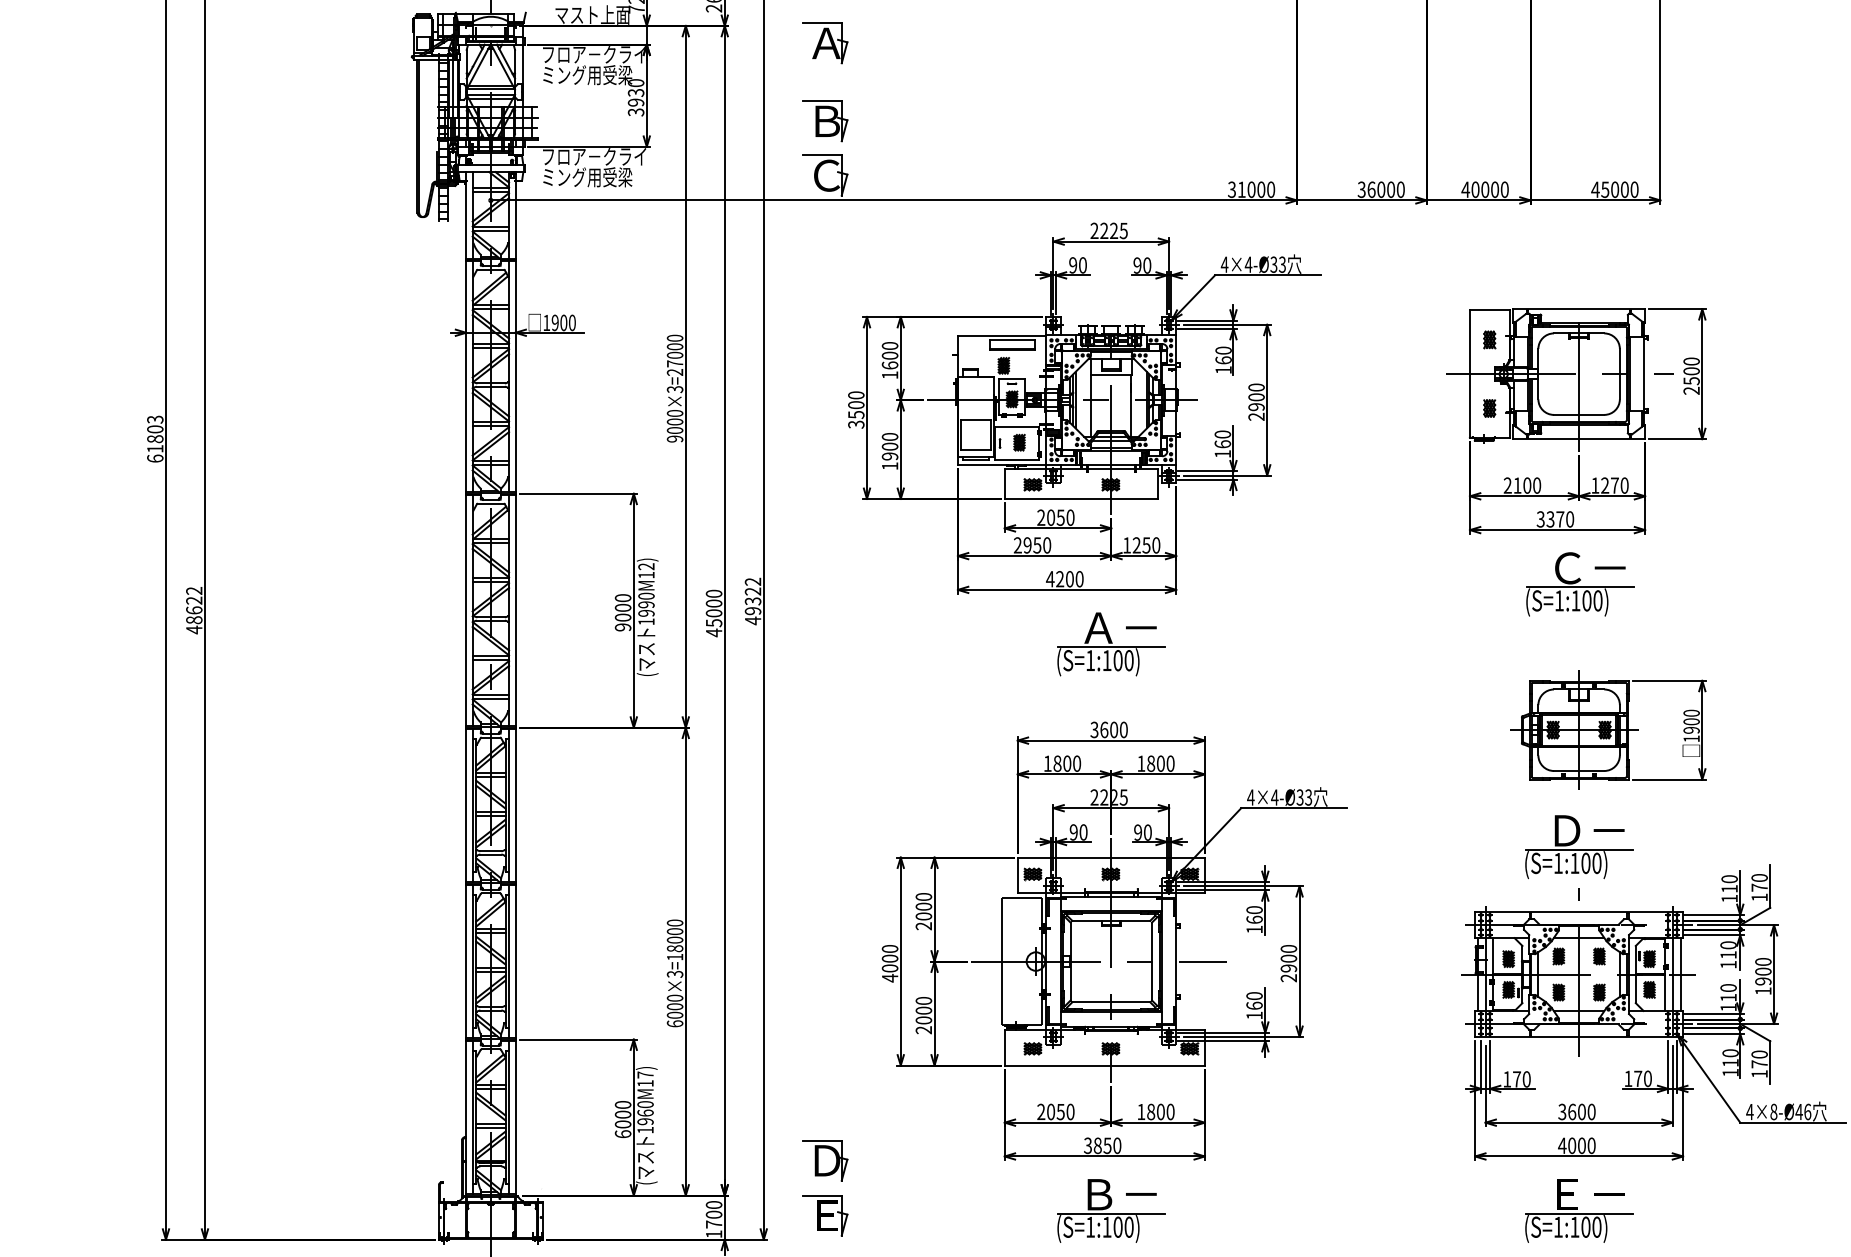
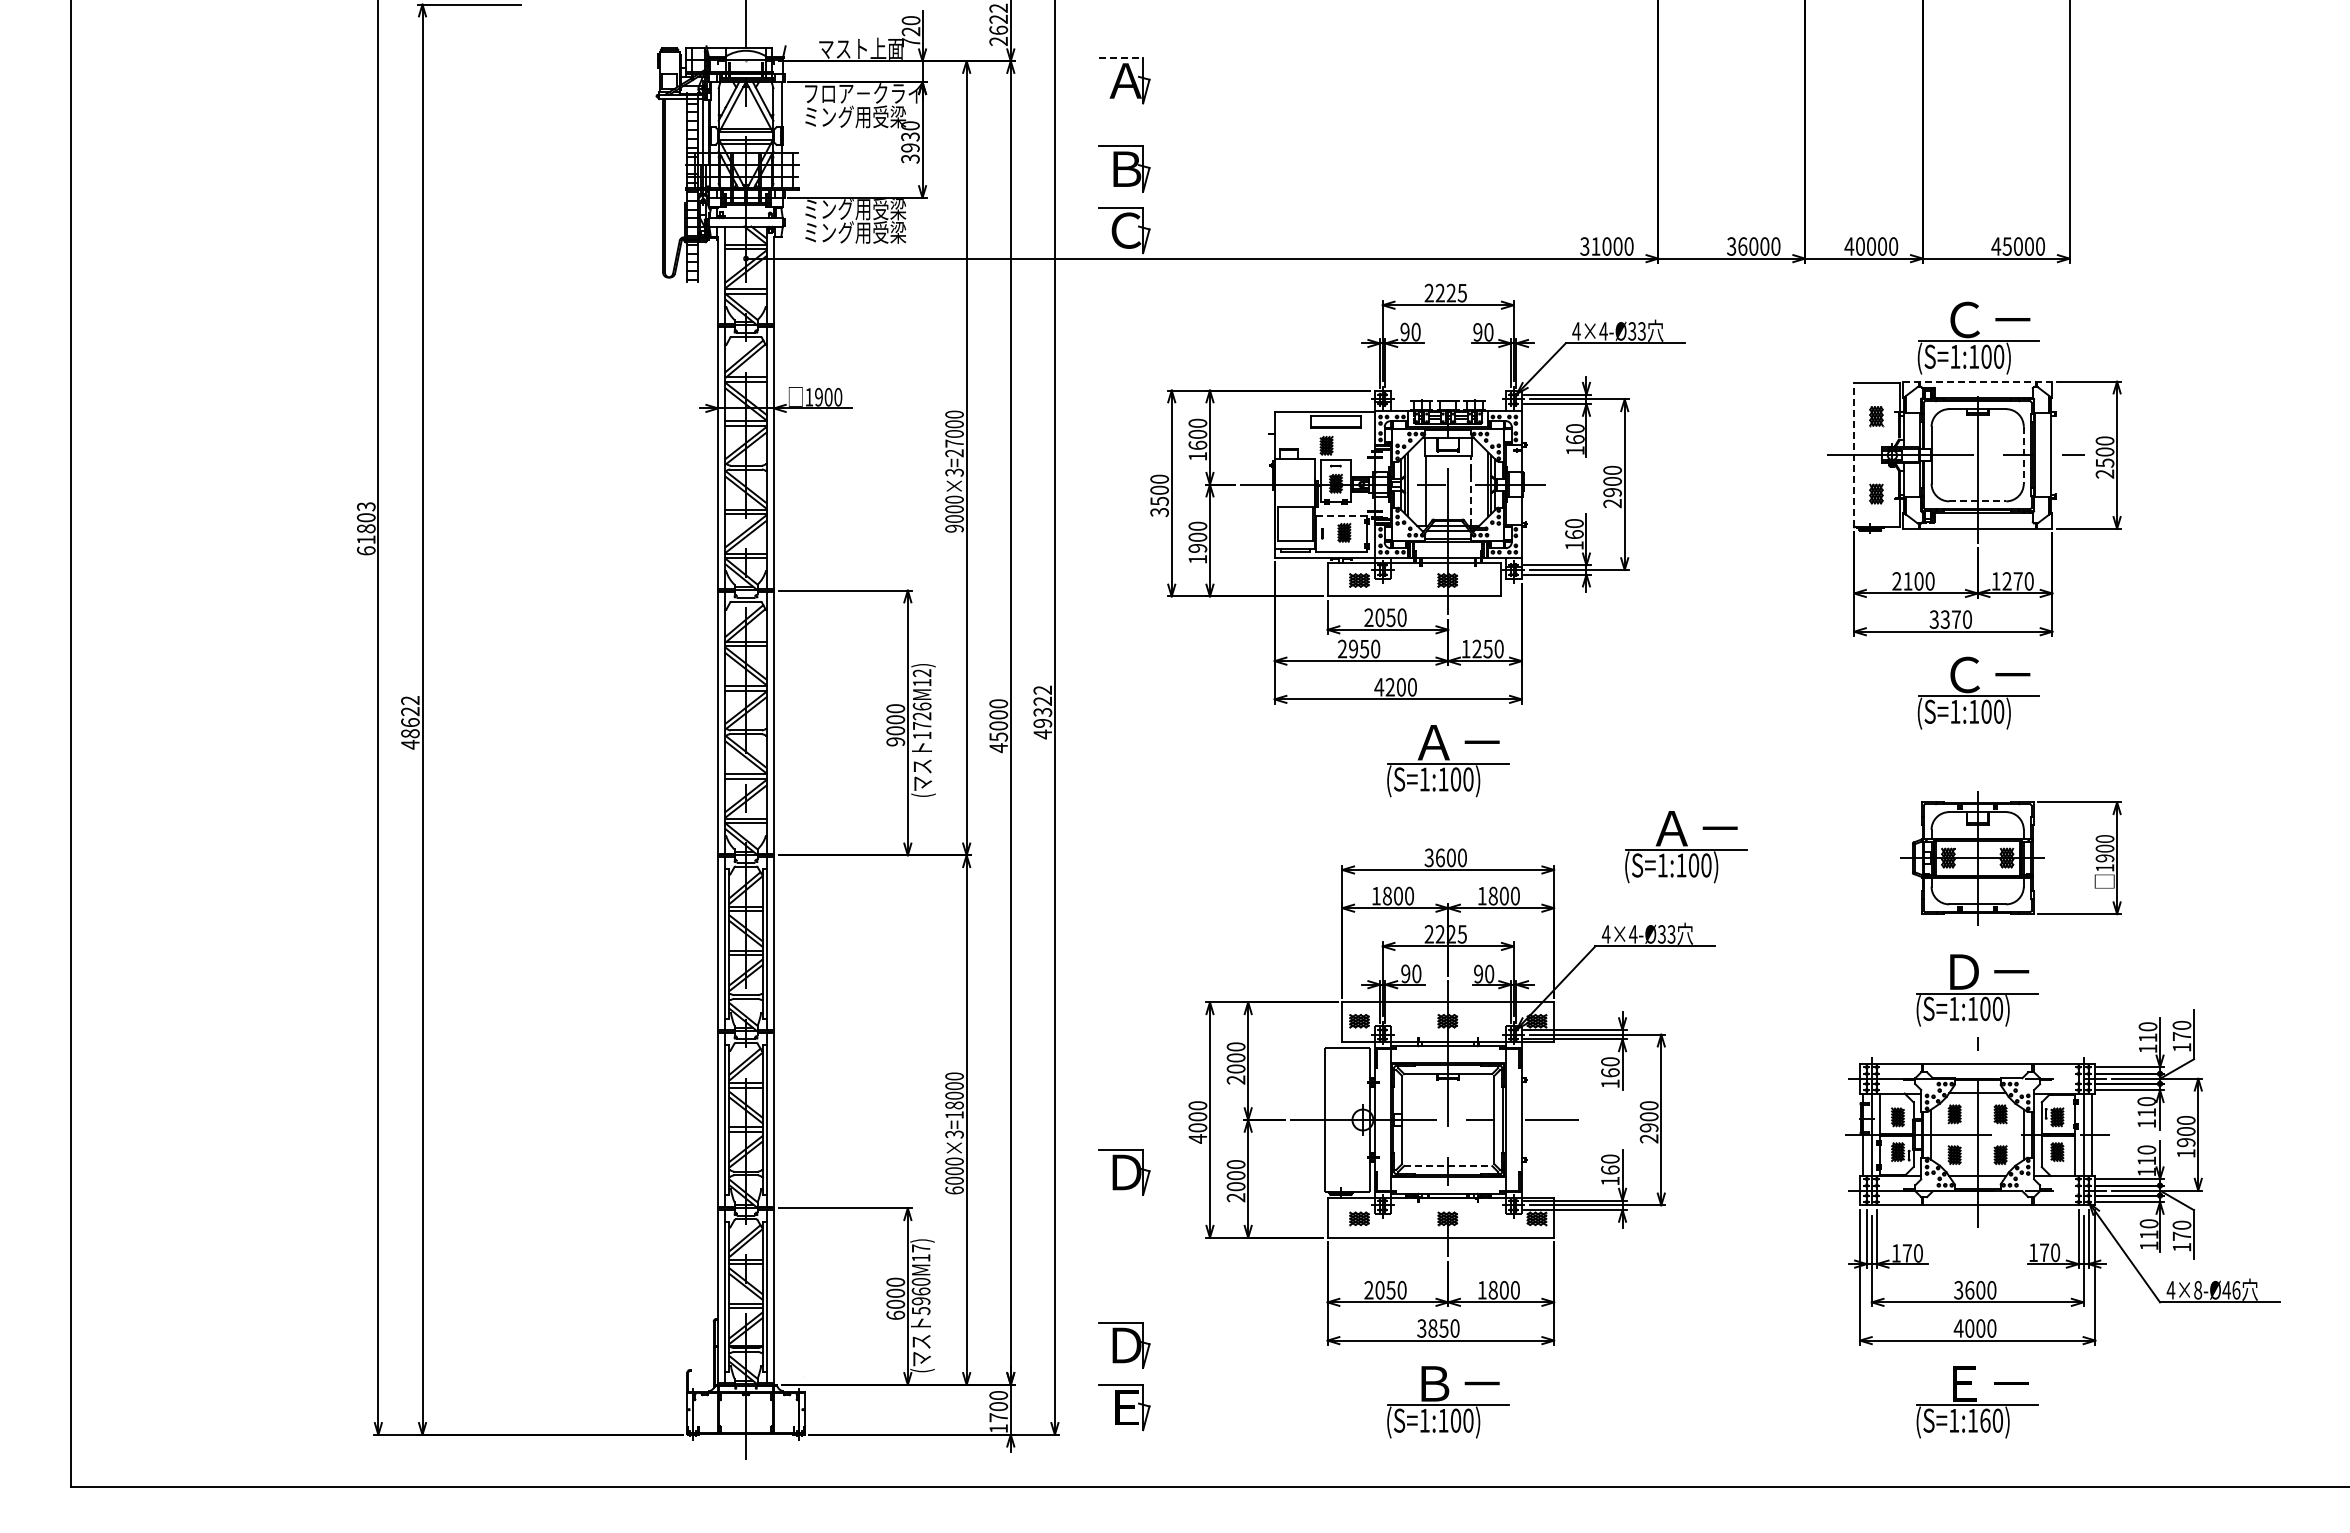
line: (822, 23) -> (1121, 58), solid -> dashed
text: (594, 157) -> (863, 209), フロア－クライ -> ミング用受梁
part: (1579, 270) -> (1978, 337), added
line: (1578, 308) -> (1977, 381), solid -> dashed
line: (1470, 373) -> (1854, 454), solid -> dashed
line: (1619, 374) -> (2023, 455), solid -> dashed
line: (1130, 406) -> (1470, 491), solid -> dashed
line: (1579, 415) -> (1978, 501), solid -> dashed
line: (1017, 427) -> (1342, 515), solid -> dashed
text: (645, 604) -> (921, 715), 1990M12) -> 1726M12)
part: (1321, 720) -> (1686, 847), added
line: (1111, 1002) -> (1448, 1166), solid -> dashed
part: (825, 1007) -> (1124, 1172), added
text: (645, 1129) -> (921, 1310), 1960M17) -> 5960M17)
text: (1586, 1227) -> (1985, 1420), (S=1:100) -> (S=1:160)

